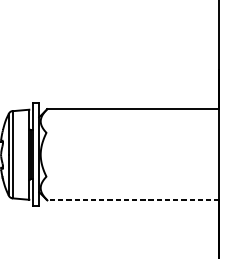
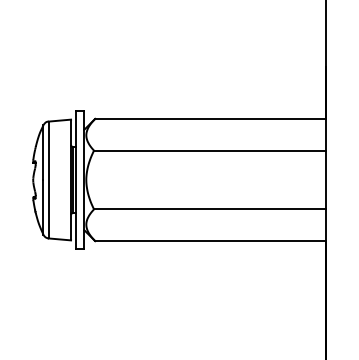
line: (132, 132) -> (209, 150), added
line: (132, 176) -> (209, 209), added
line: (133, 200) -> (210, 241), dashed -> solid

